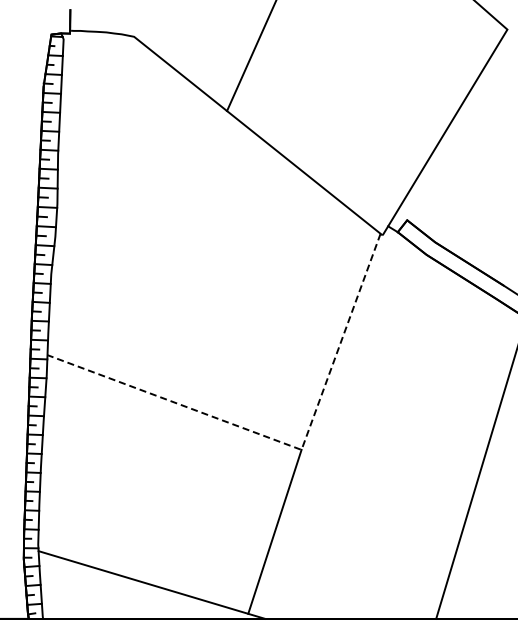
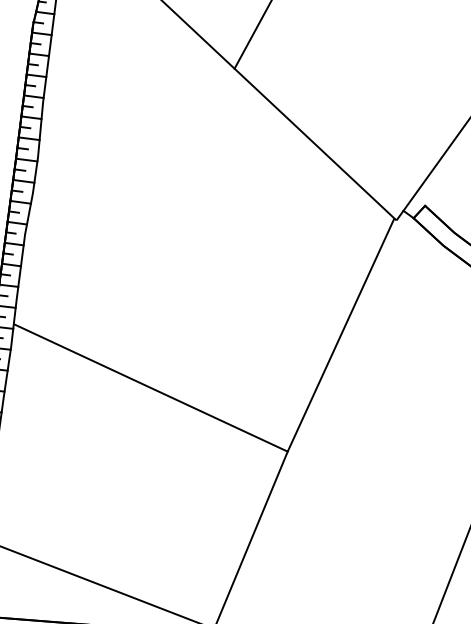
line: (282, 442) -> (267, 441), dashed -> solid

